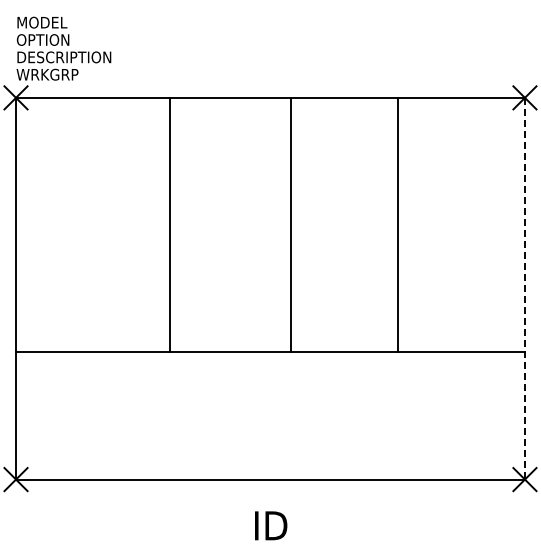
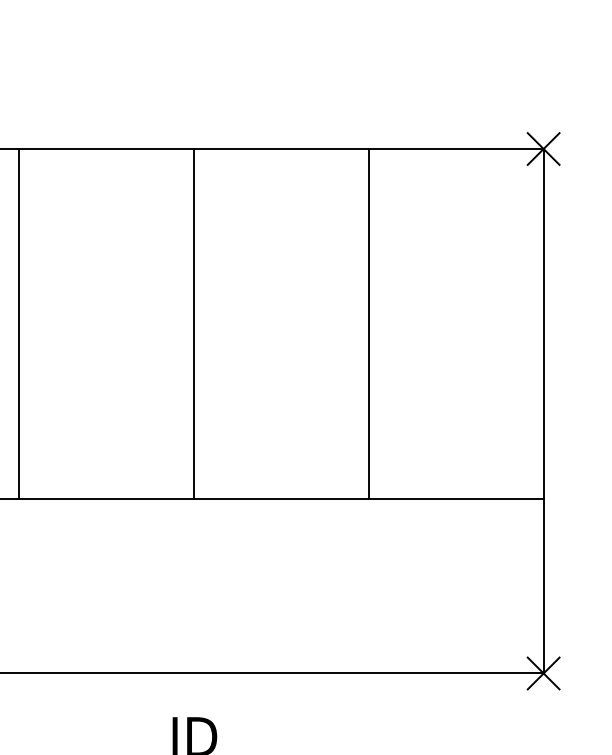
line: (170, 224) -> (19, 323), moved
line: (290, 224) -> (194, 323), moved
line: (524, 288) -> (543, 410), dashed -> solid

